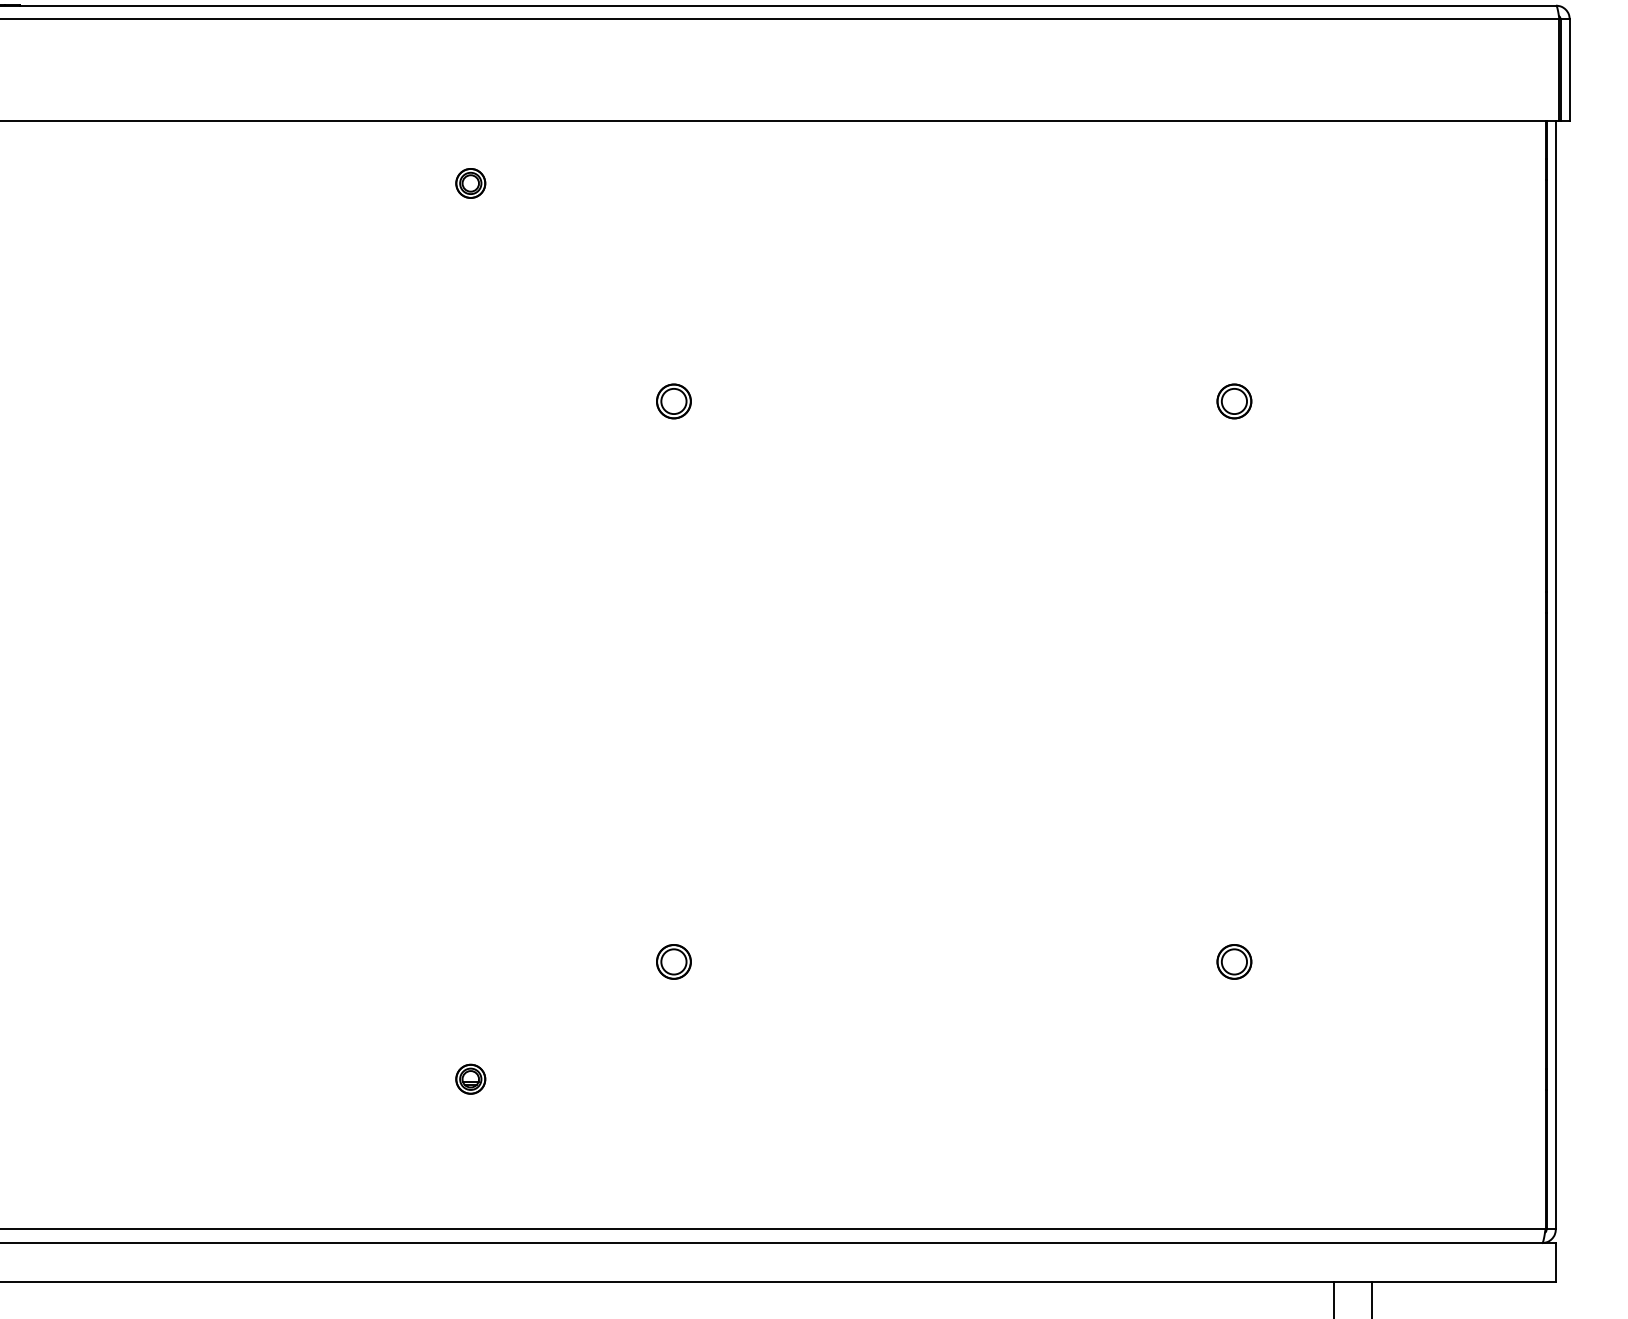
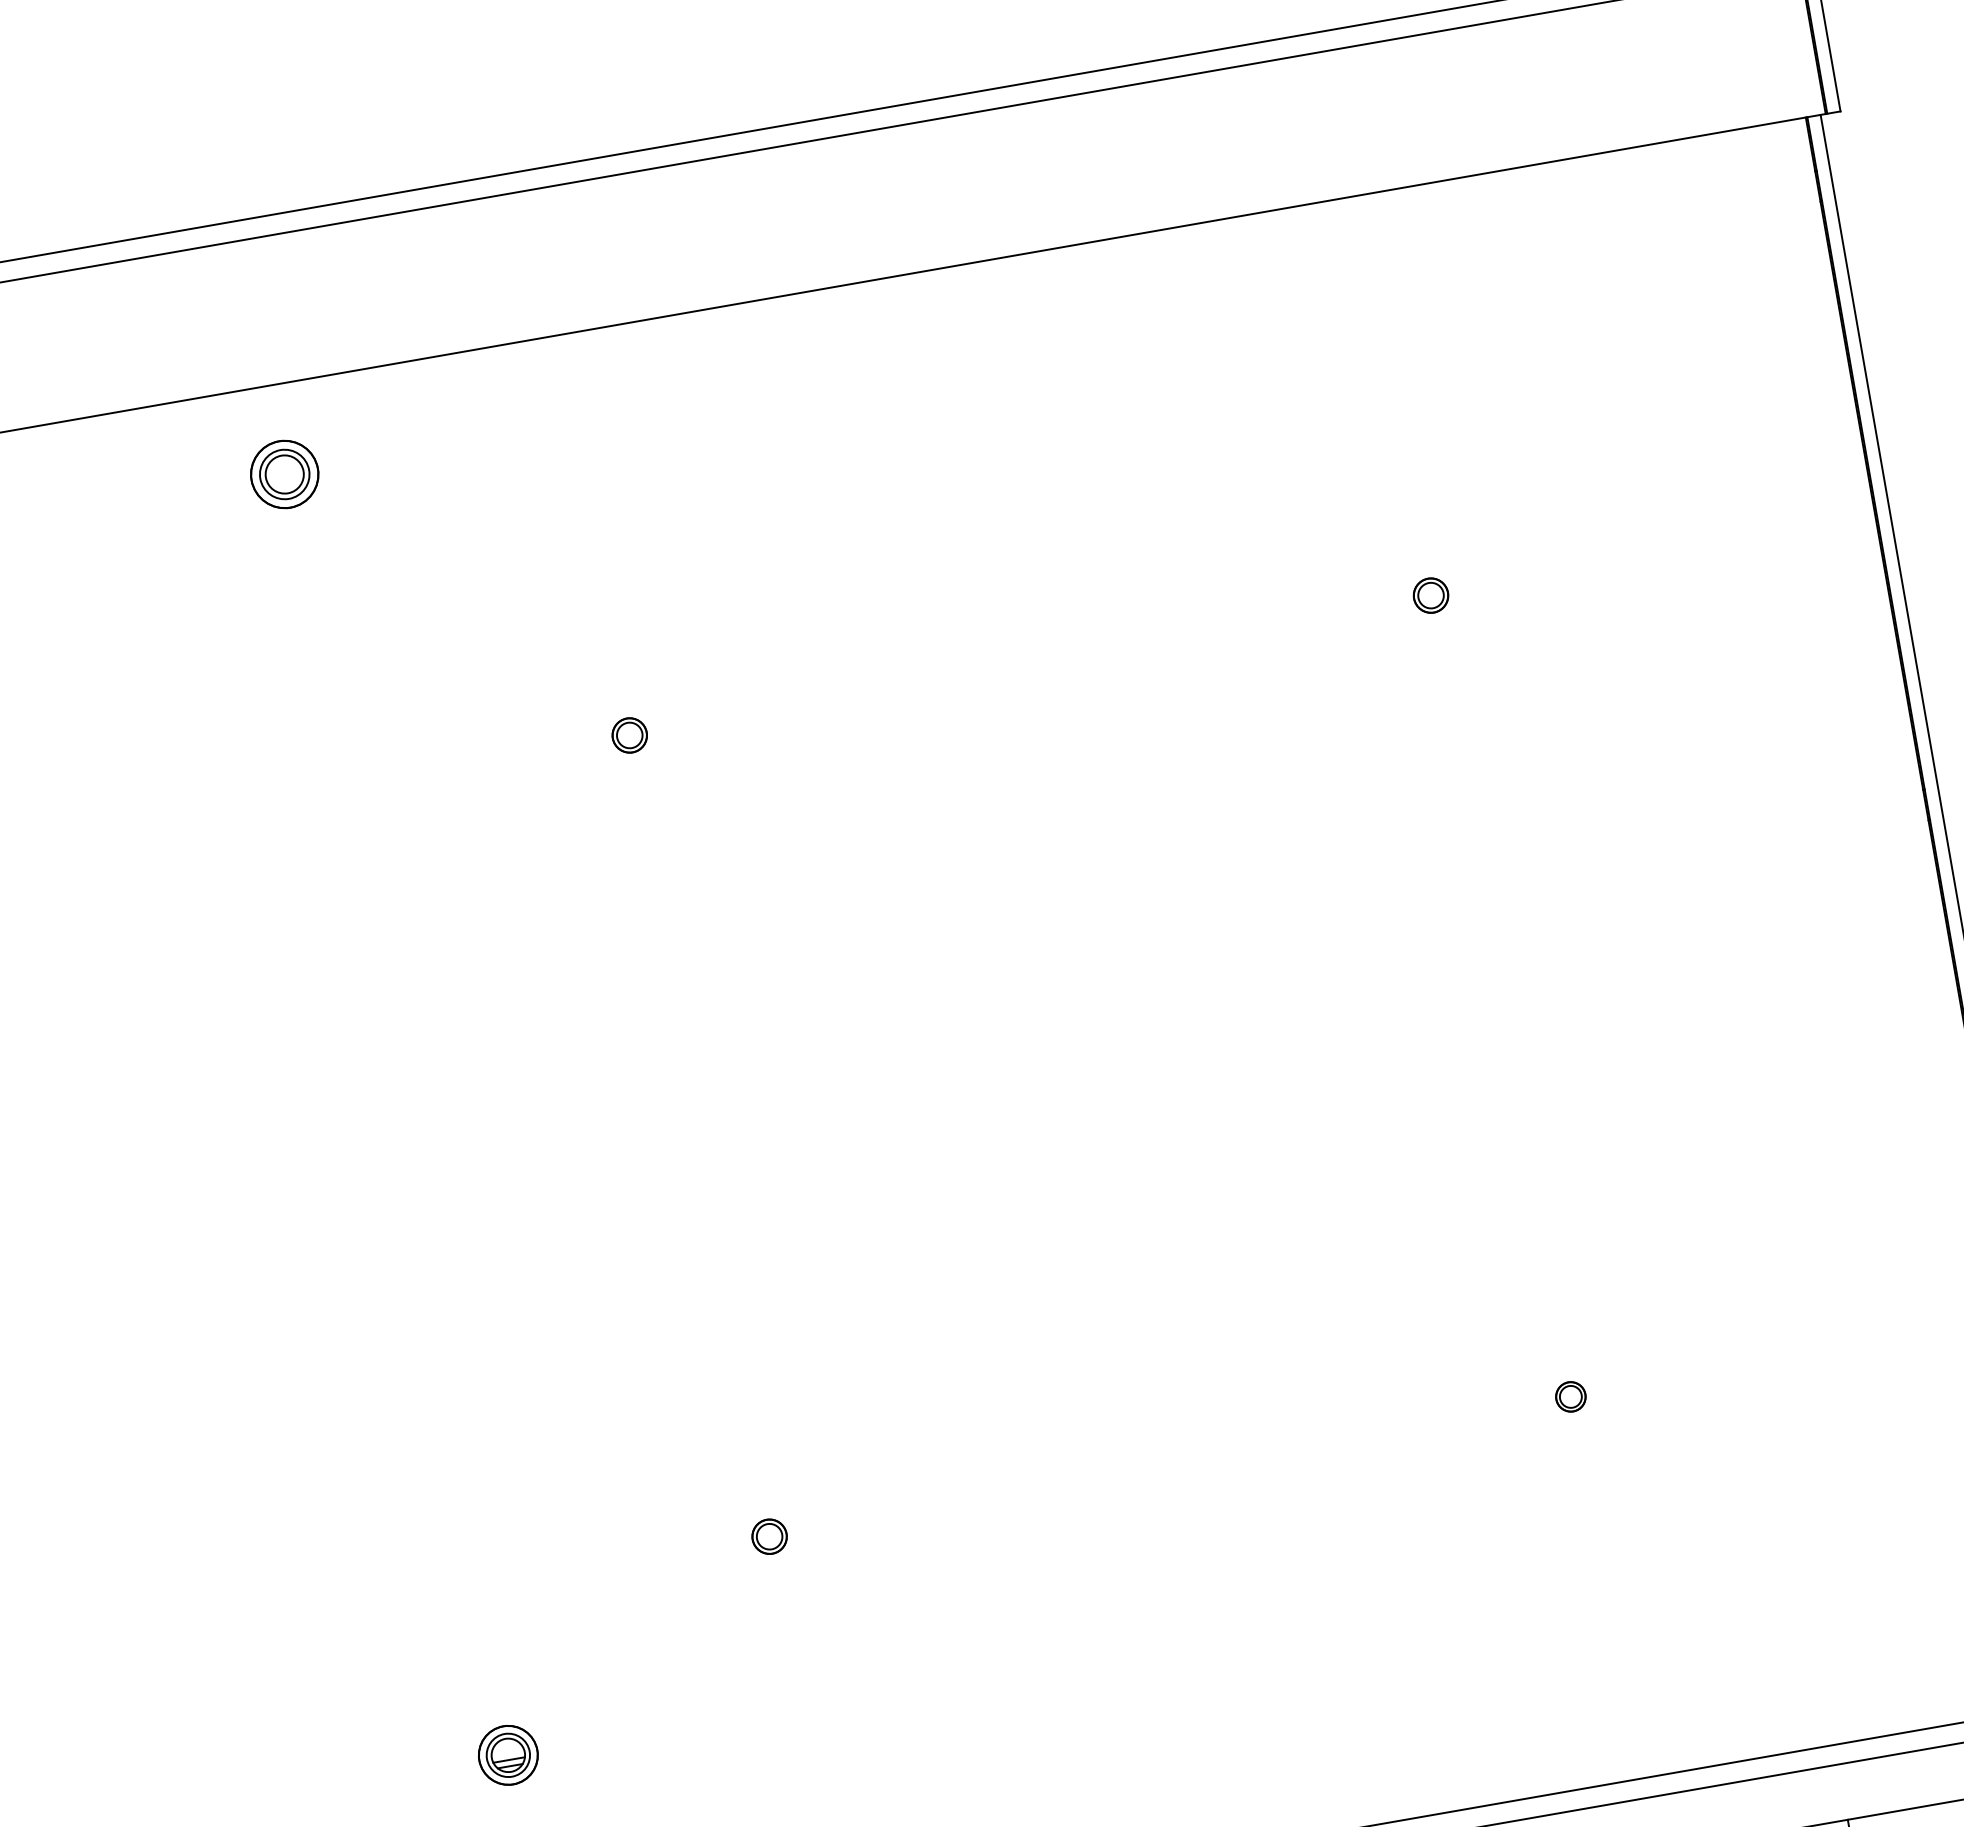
part: (470, 183) -> (284, 474), size x1.6
part: (673, 401) -> (629, 735), size x0.7
part: (1234, 401) -> (1431, 595), size x0.7
part: (673, 961) -> (768, 1536), size x0.7
part: (1234, 961) -> (1570, 1396), size x0.6
part: (470, 1078) -> (507, 1754), size x1.4

